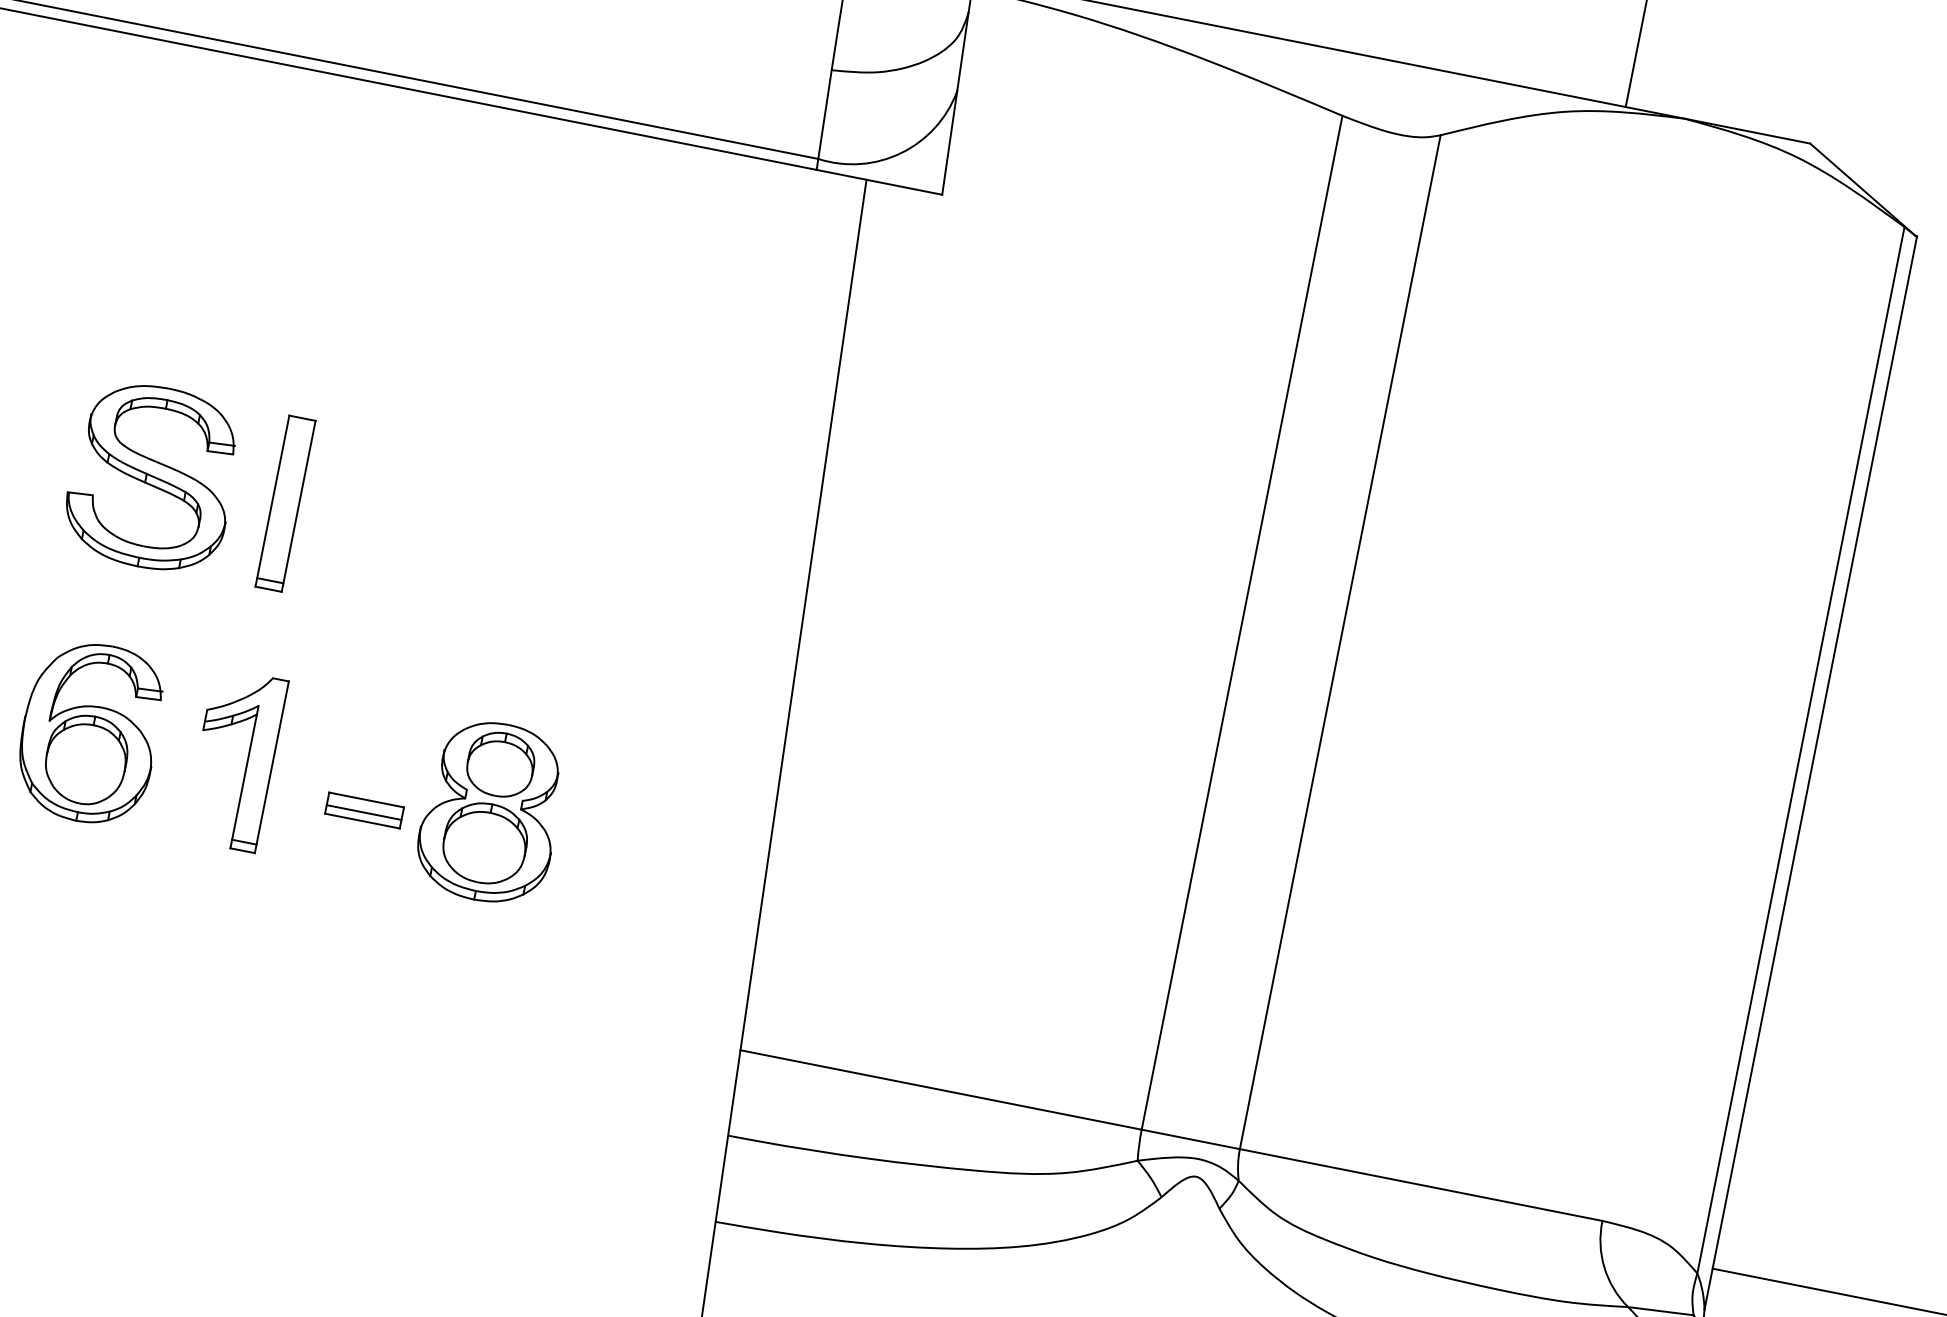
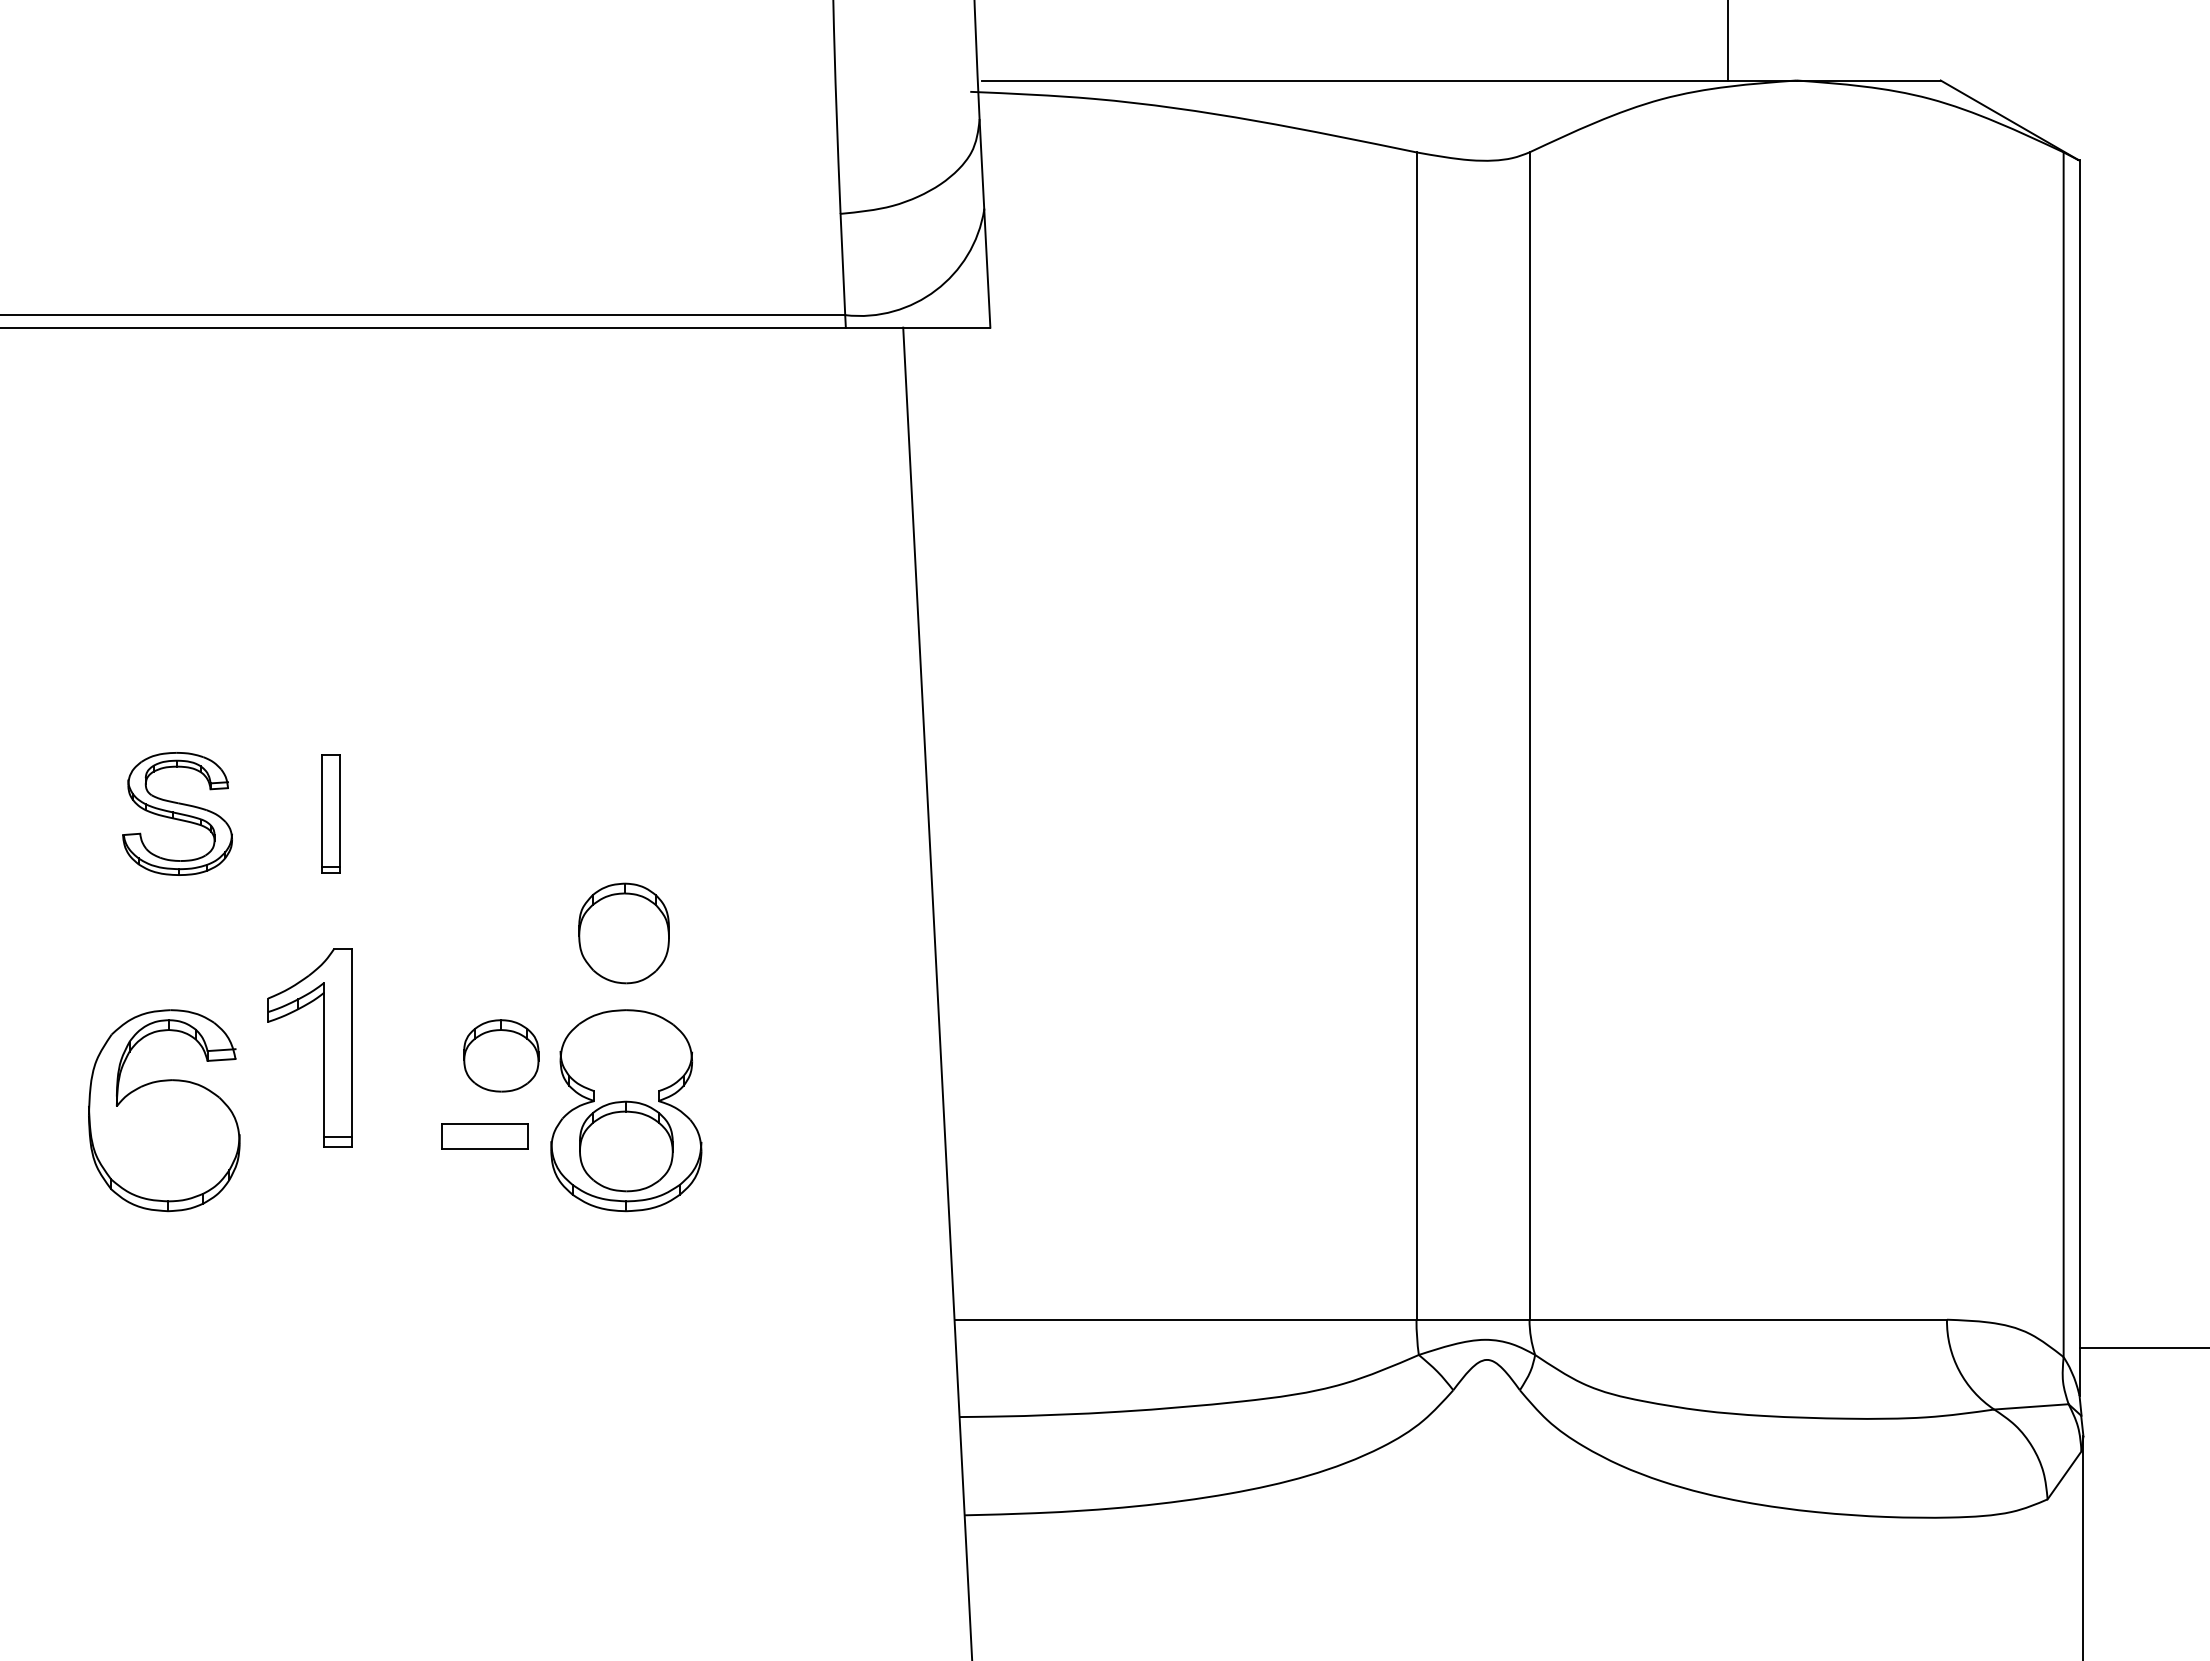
part: (152, 476) -> (177, 813), size x0.6
part: (285, 504) -> (330, 814), size x0.6
part: (85, 759) -> (623, 933), moved
part: (246, 761) -> (323, 1047), moved
part: (501, 764) -> (501, 1055), moved
line: (364, 812) -> (485, 1138), removed

